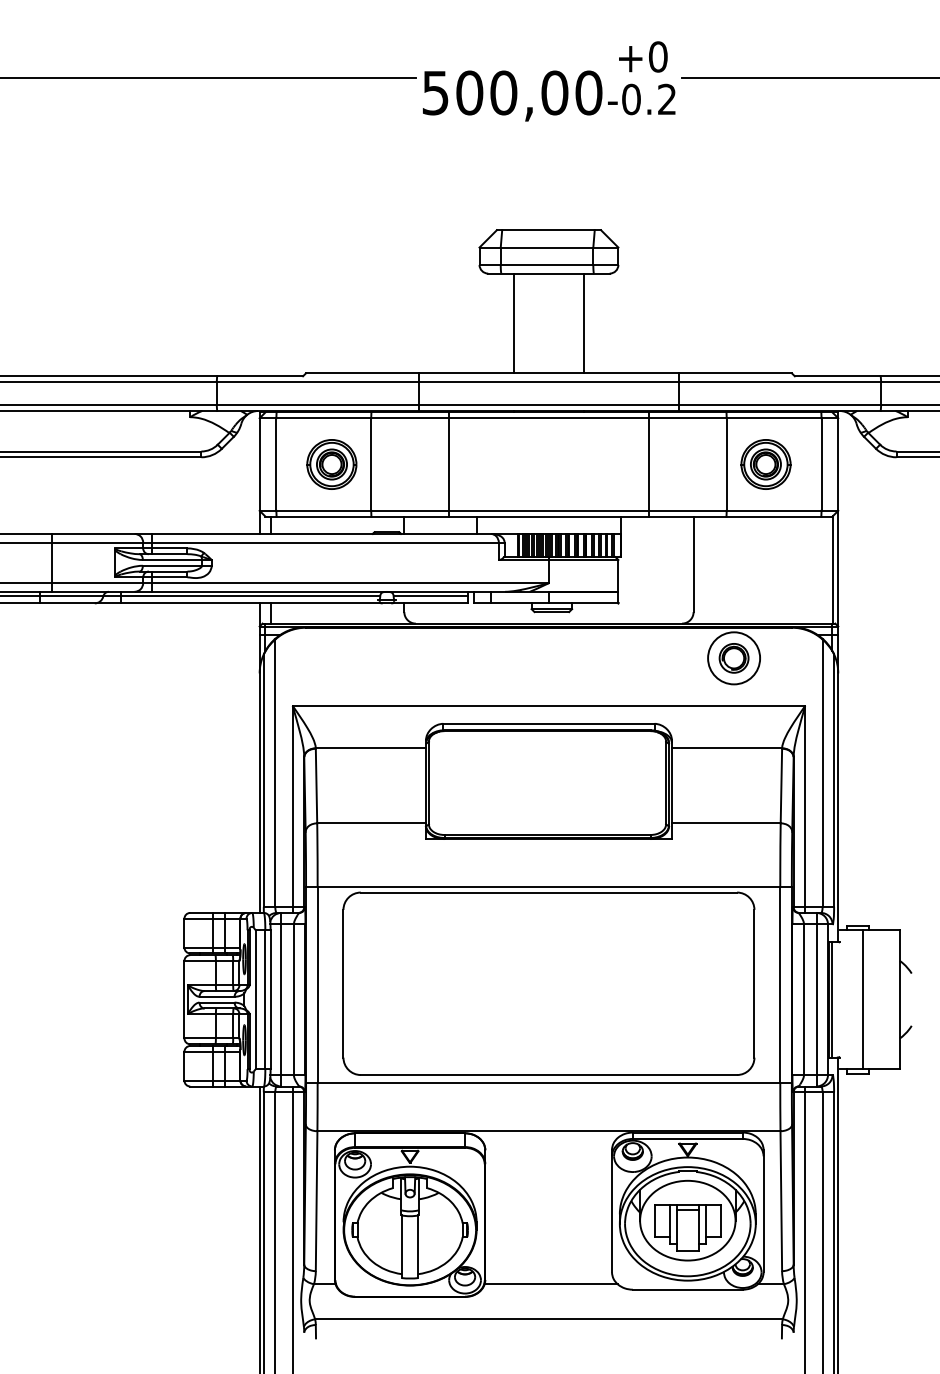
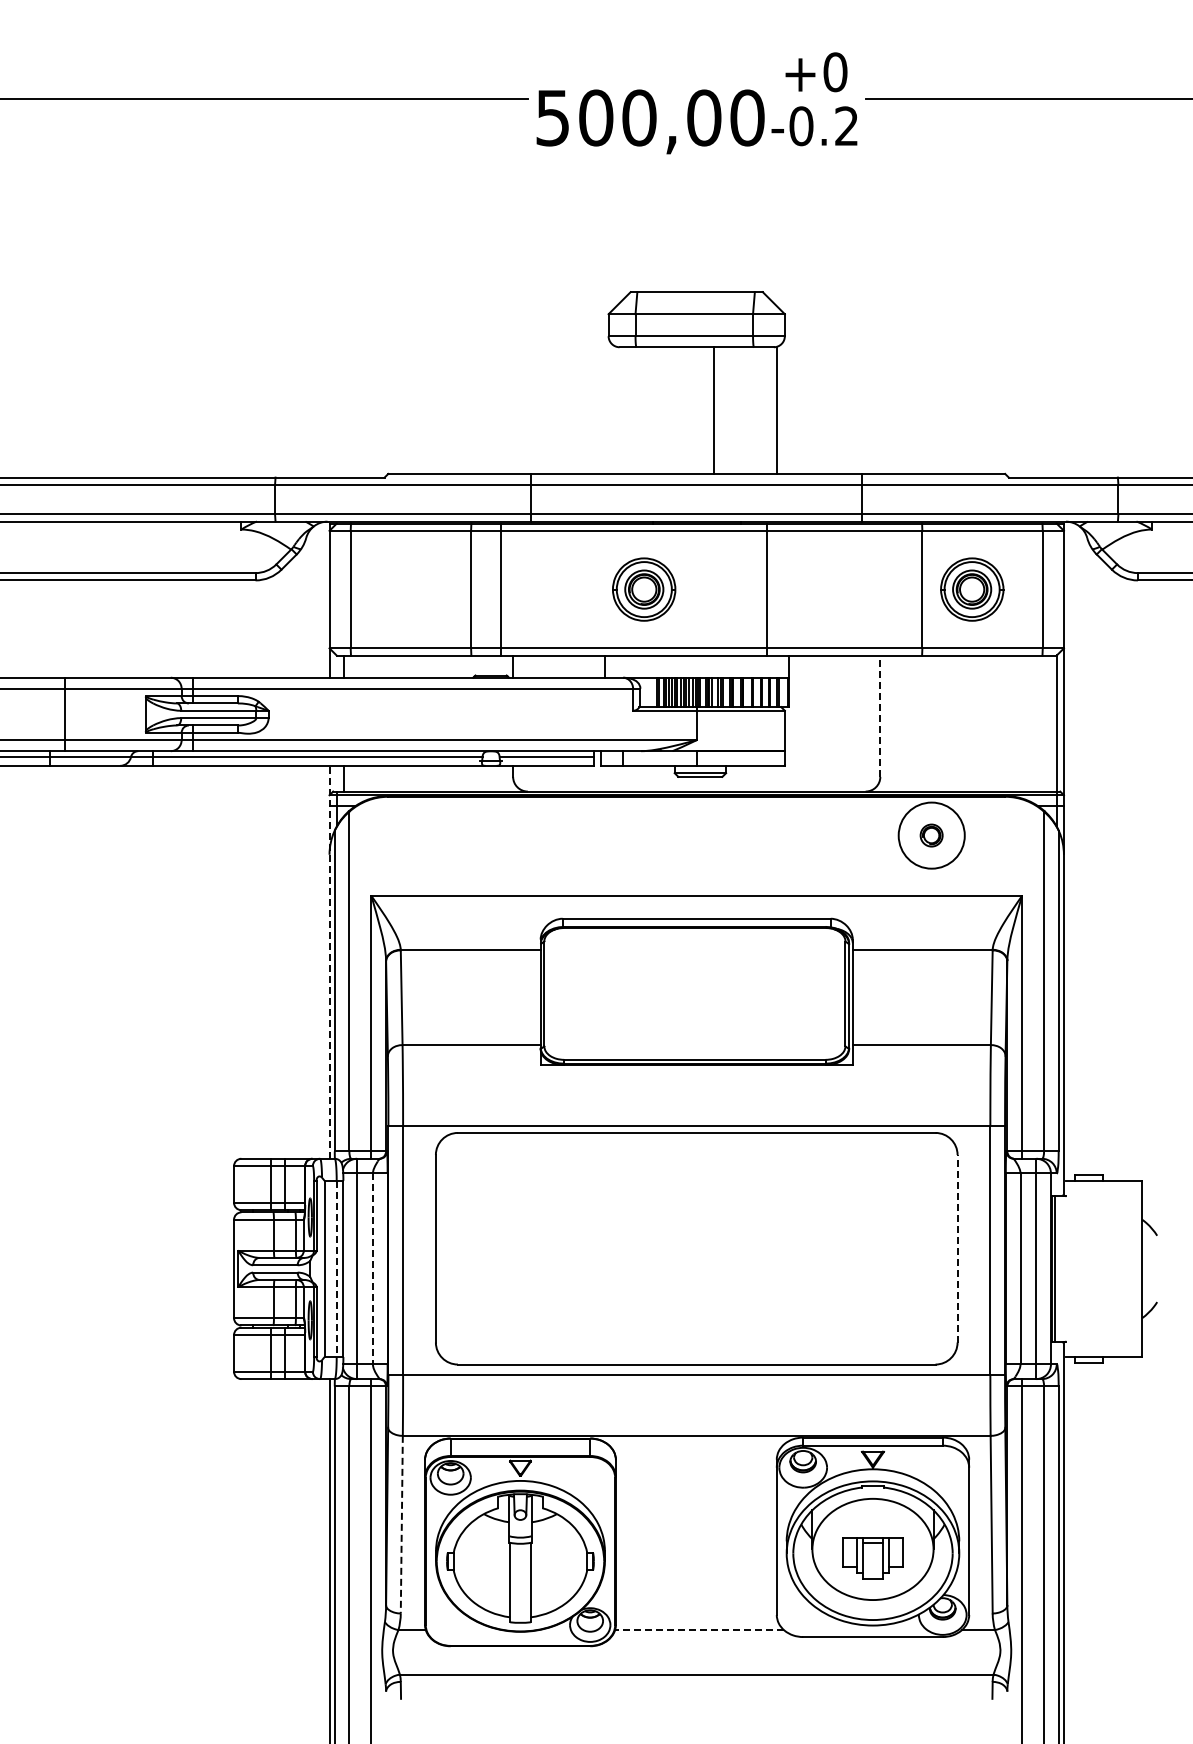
line: (514, 323) -> (713, 410), moved
line: (583, 323) -> (776, 410), moved
part: (332, 464) -> (644, 589), moved
line: (448, 464) -> (500, 589), moved
line: (648, 464) -> (766, 589), moved
line: (693, 564) -> (880, 716), solid -> dashed
part: (733, 658) -> (931, 835), size x0.6
line: (259, 757) -> (329, 961), solid -> dashed
line: (754, 983) -> (957, 1248), solid -> dashed
line: (863, 999) -> (1095, 1268), removed
line: (265, 1000) -> (336, 1269), solid -> dashed
line: (293, 1000) -> (372, 1269), solid -> dashed
line: (316, 1201) -> (401, 1524), solid -> dashed
part: (687, 1227) -> (872, 1558), size x0.7
line: (551, 1284) -> (699, 1630), solid -> dashed

